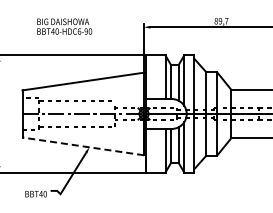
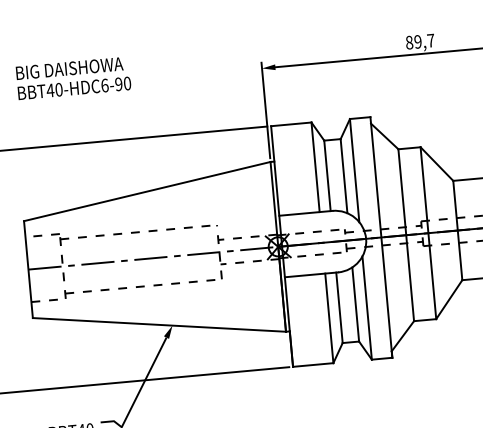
text: (64, 26) -> (73, 77), moved
line: (82, 146) -> (157, 325), dashed -> solid

